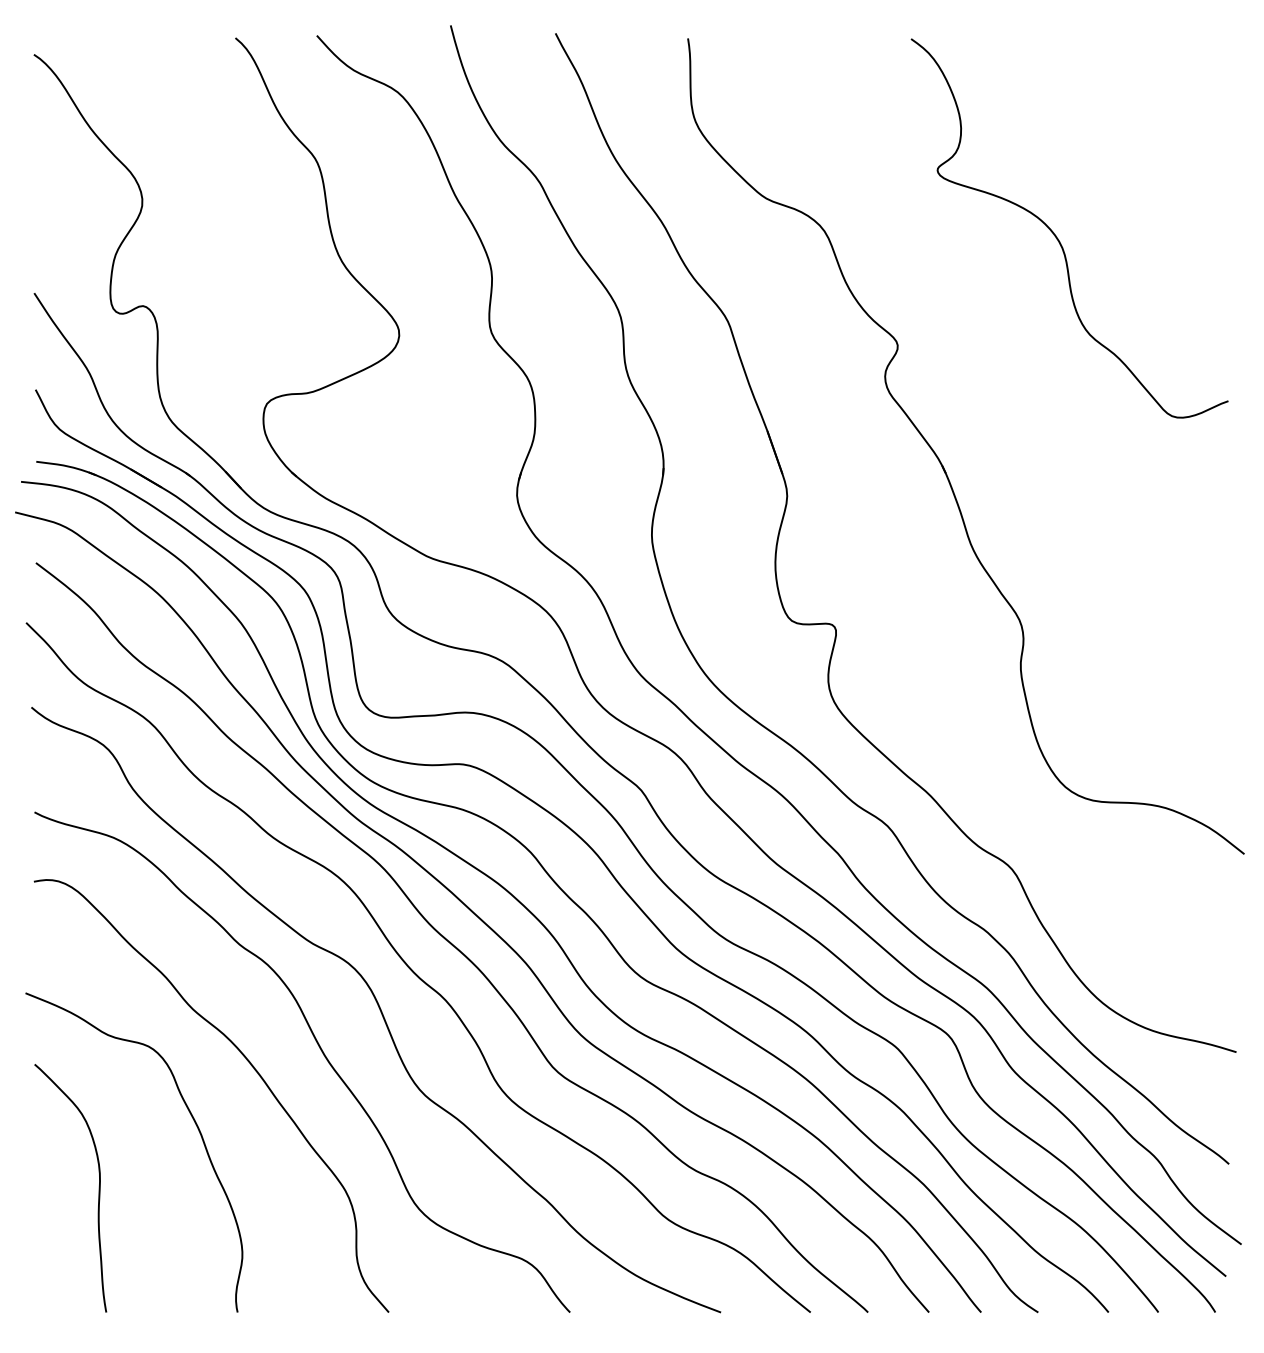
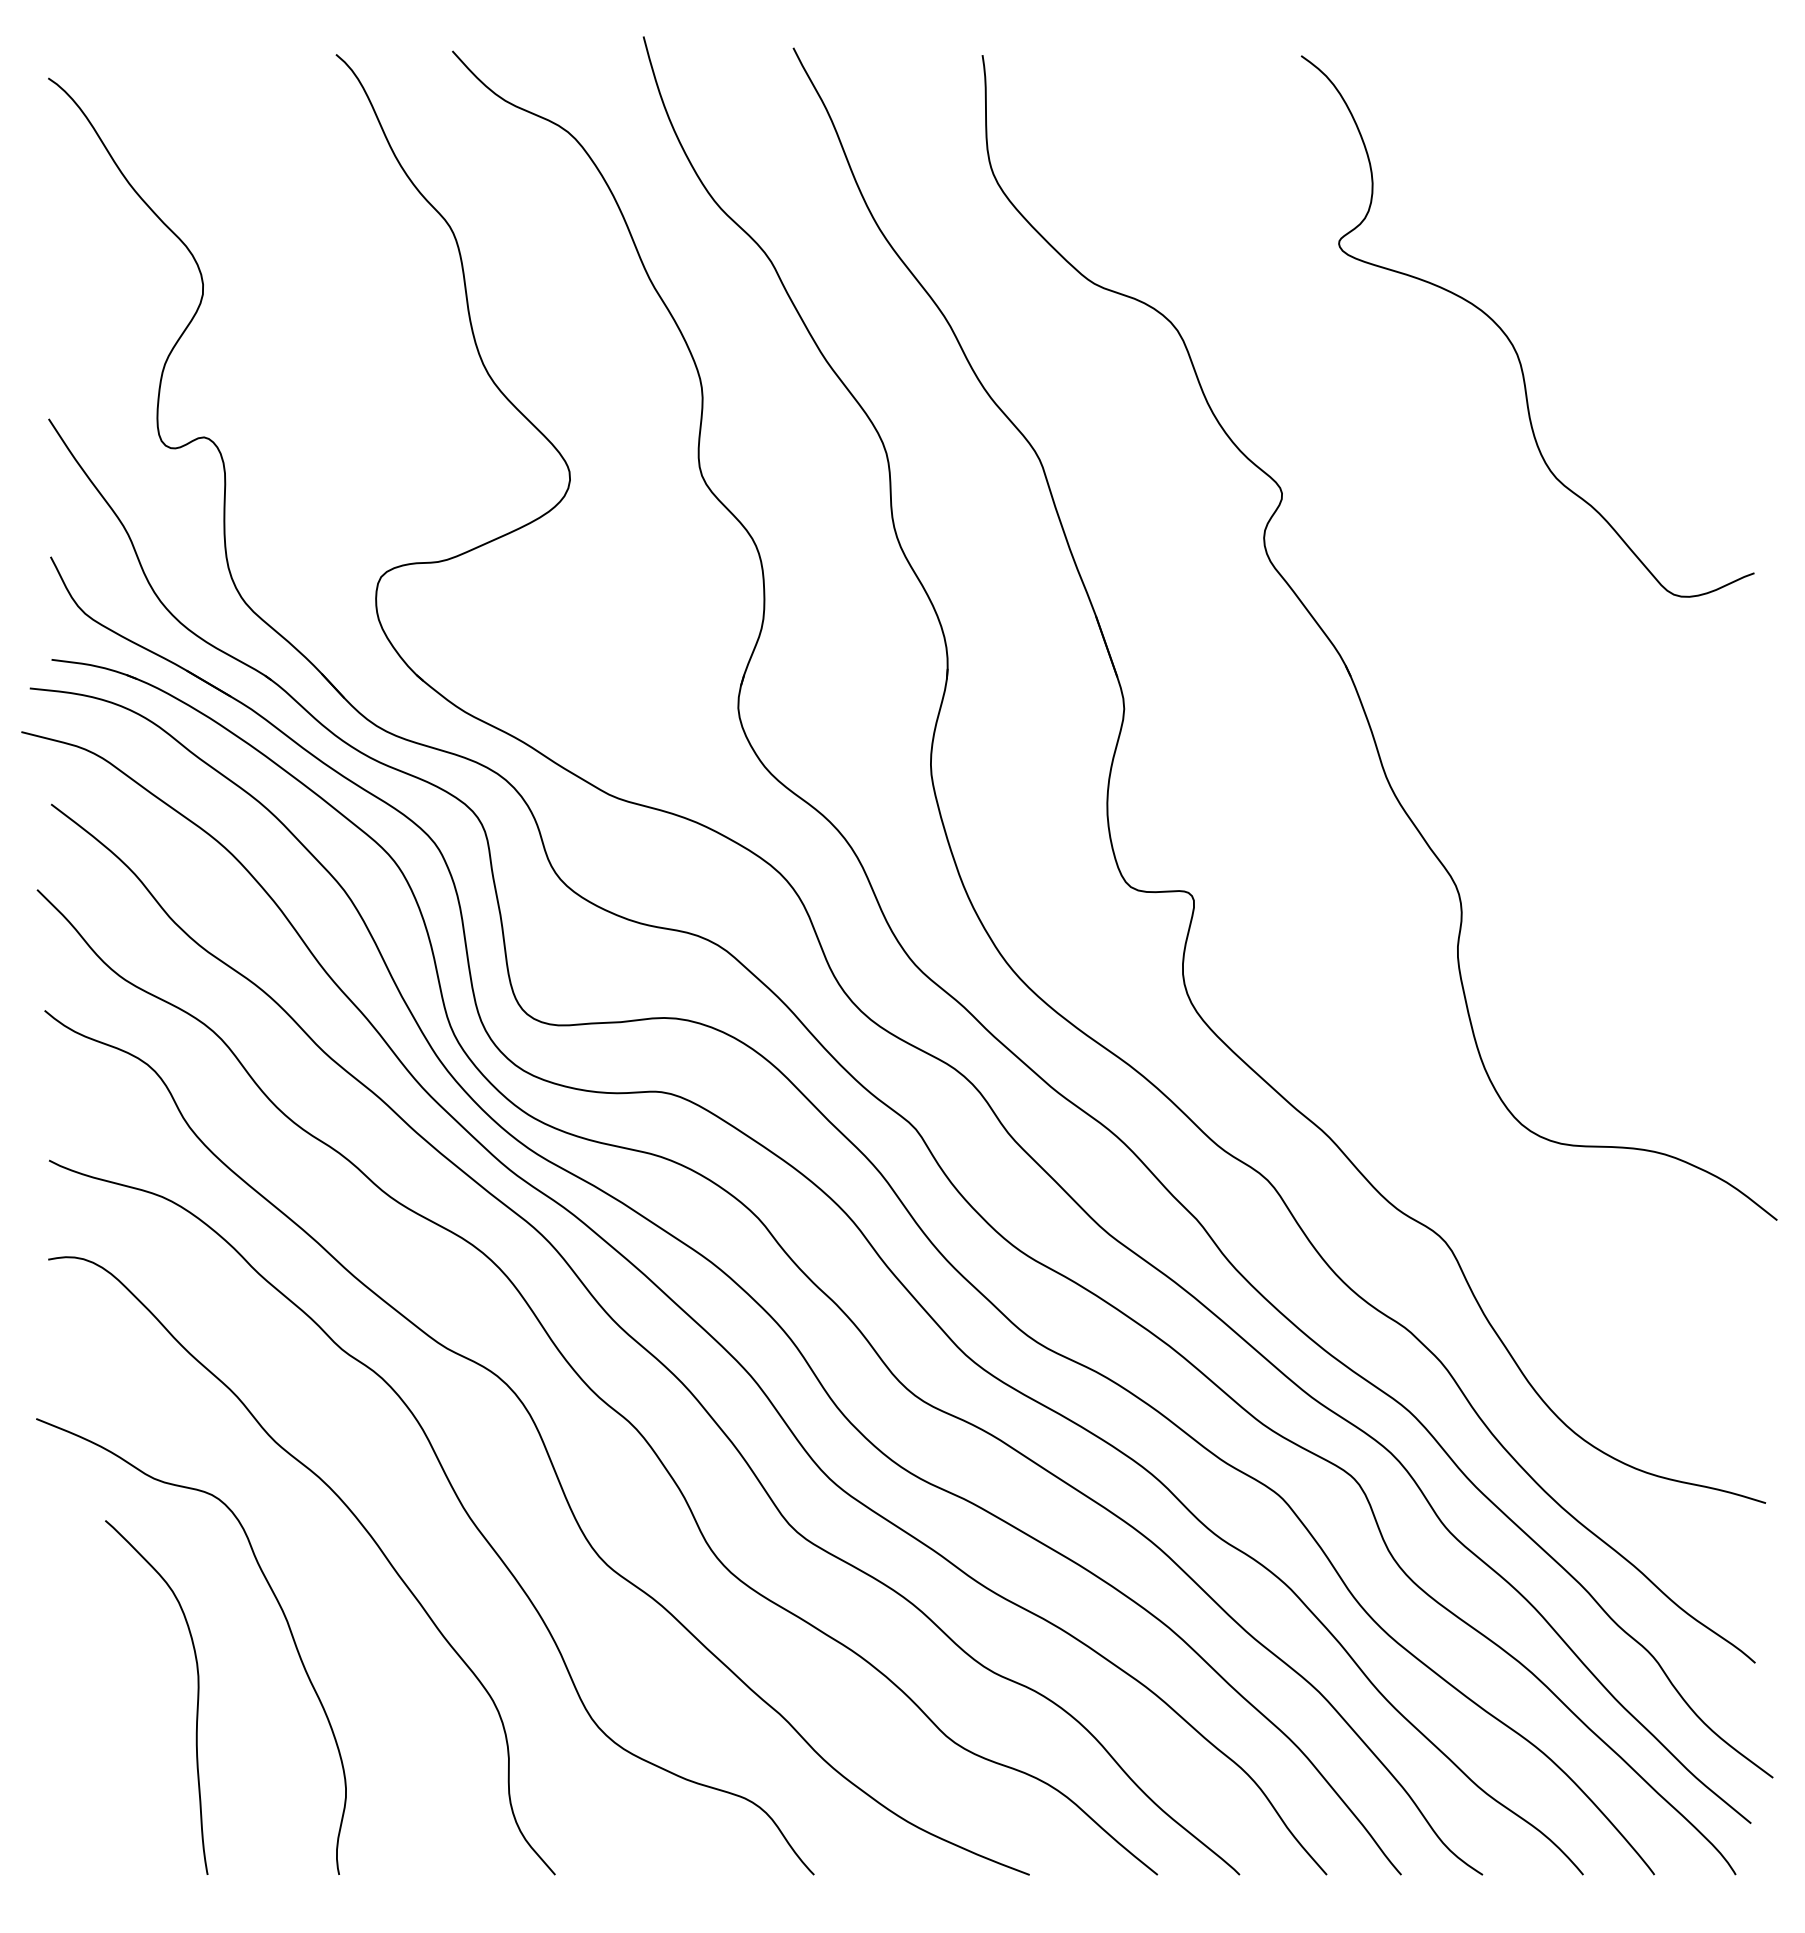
curve: (99, 1188) -> (197, 1697), moved

